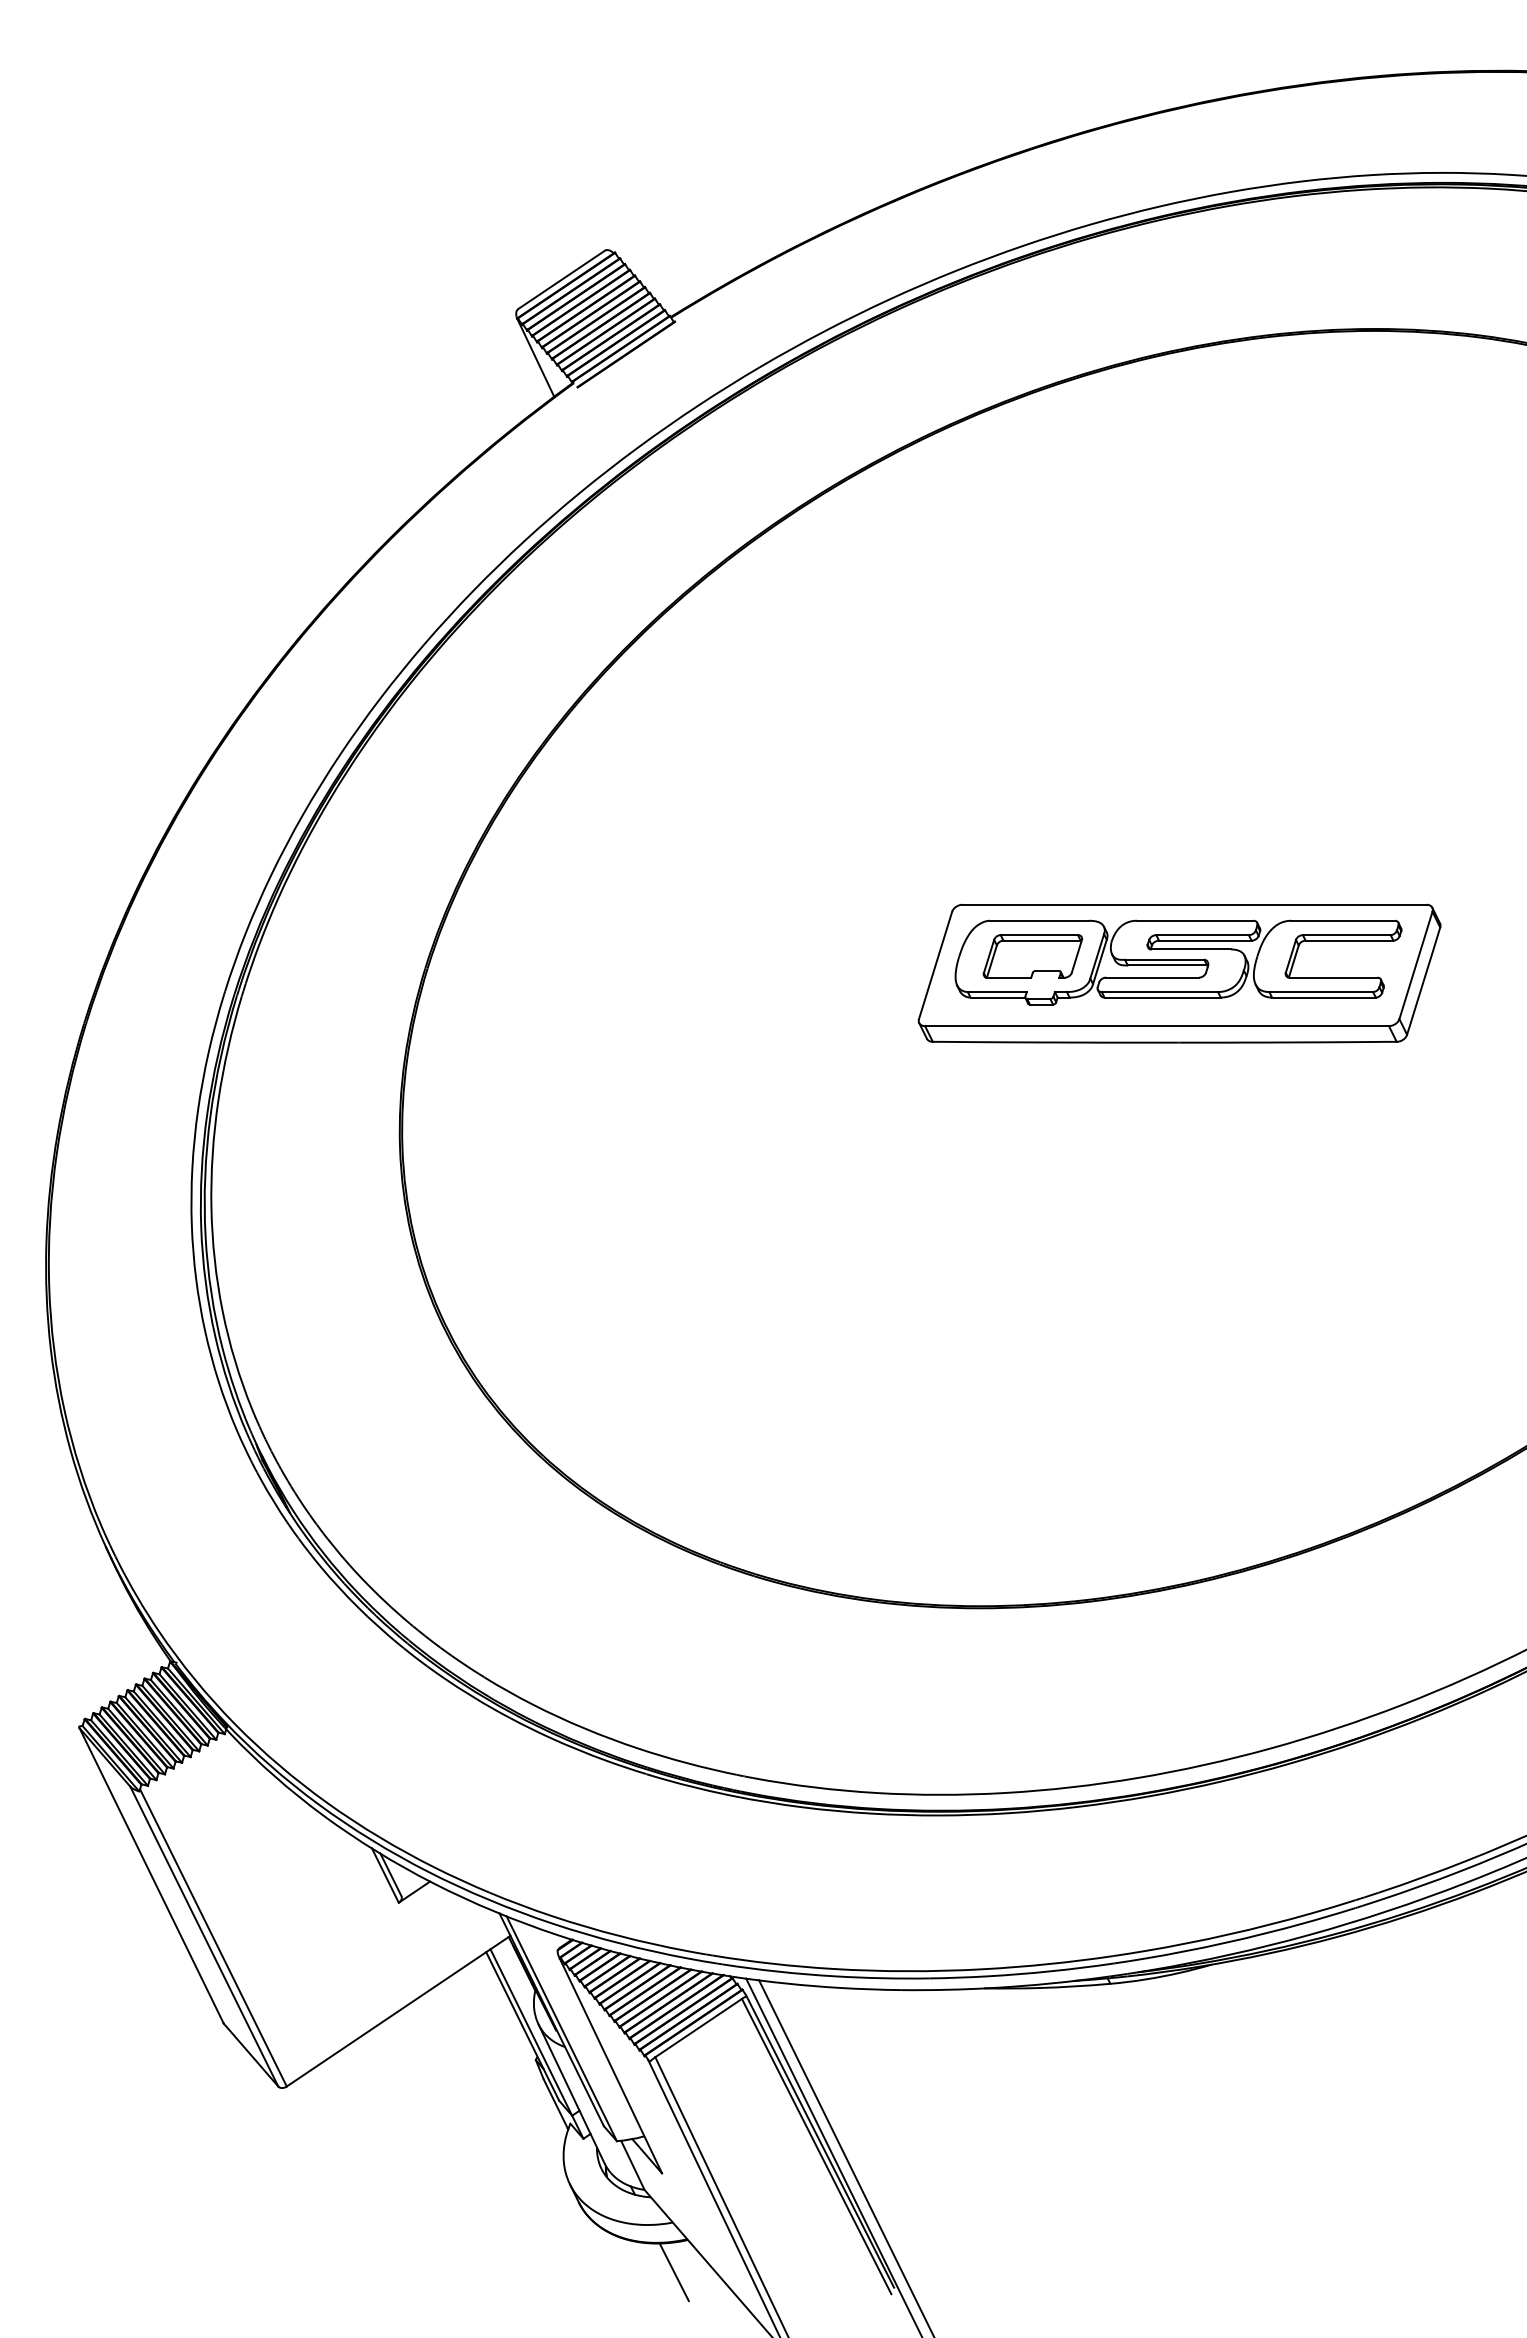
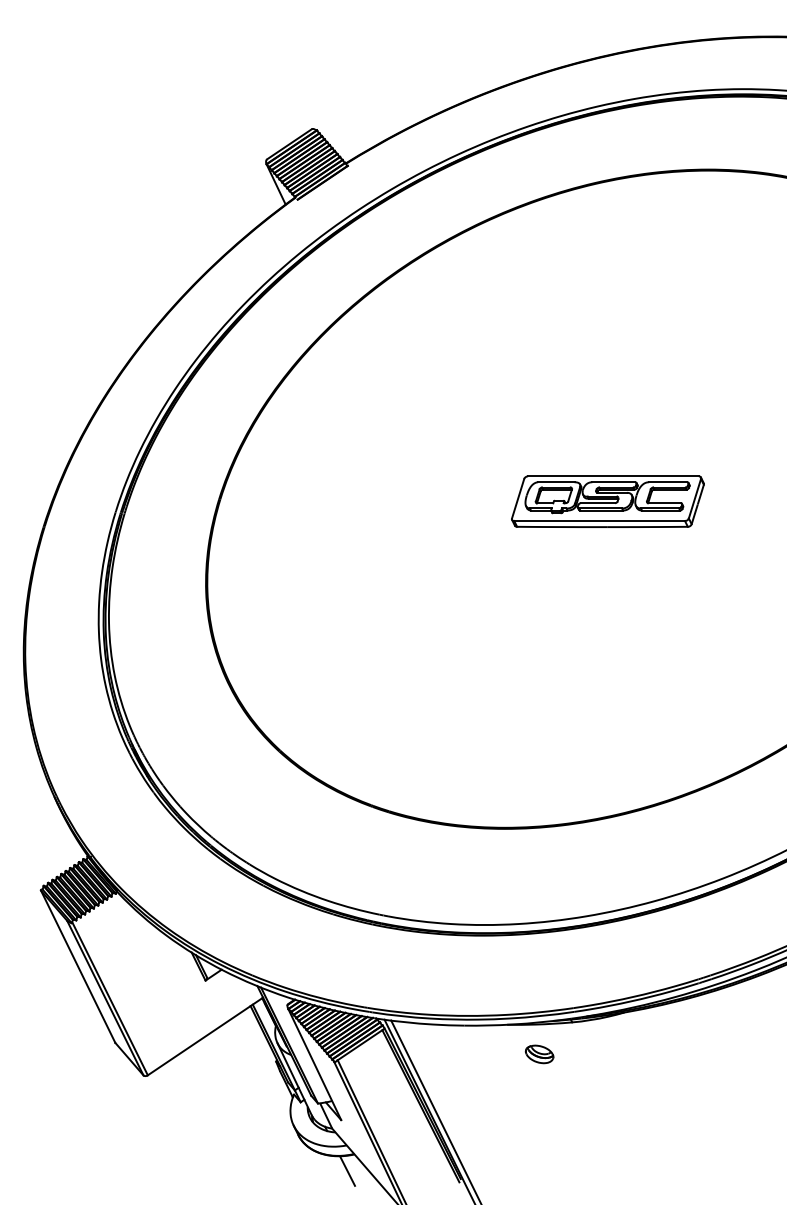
part: (1178, 973) -> (607, 501), size x0.71
part: (1046, 2046) -> (539, 1054), added

